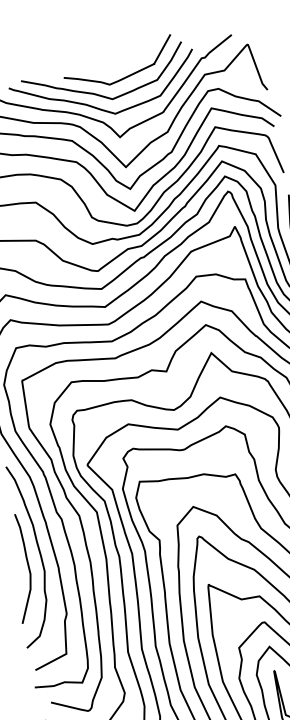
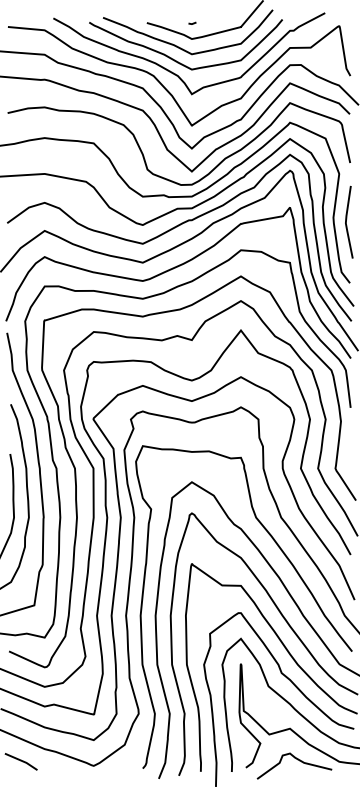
line: (108, 68) -> (193, 22), added

